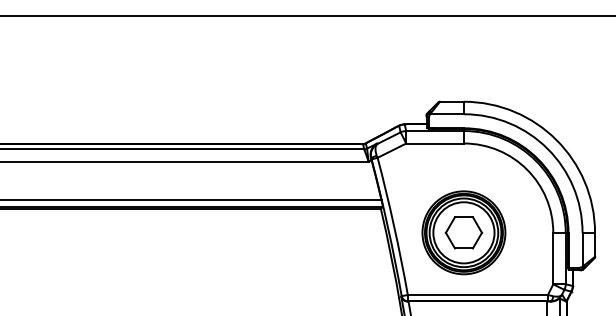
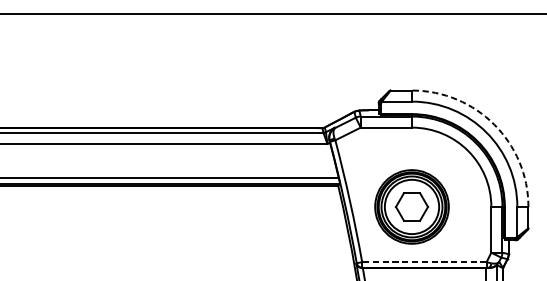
arc: (556, 140) -> (494, 124), solid -> dashed
line: (477, 295) -> (424, 262), solid -> dashed

